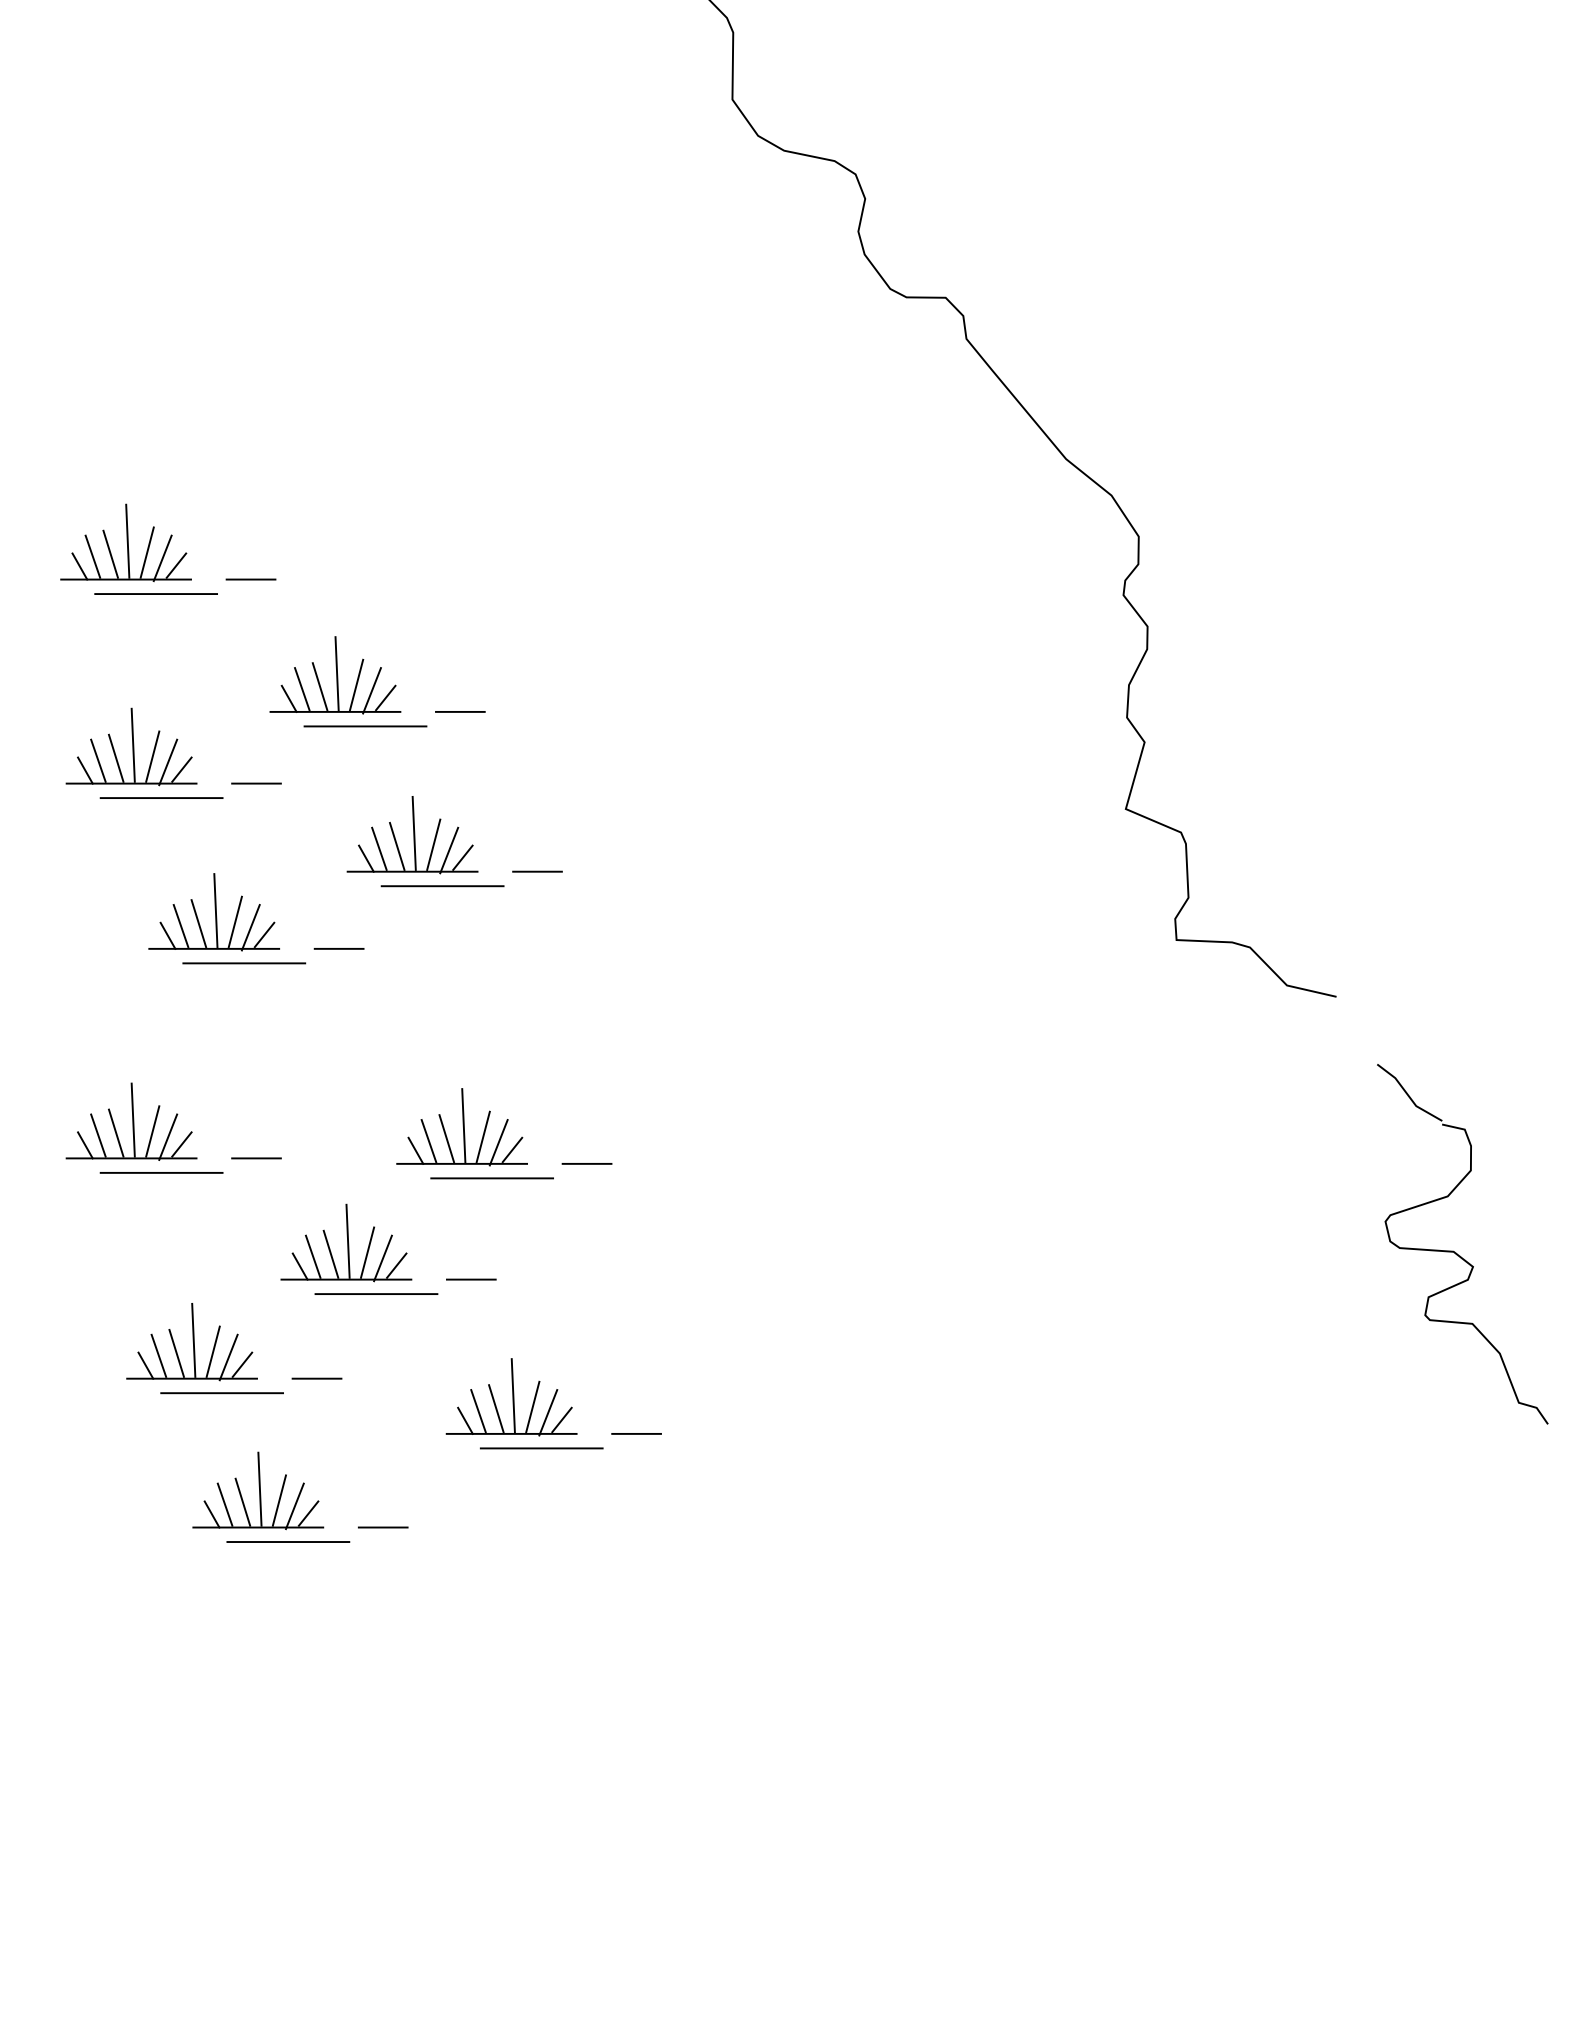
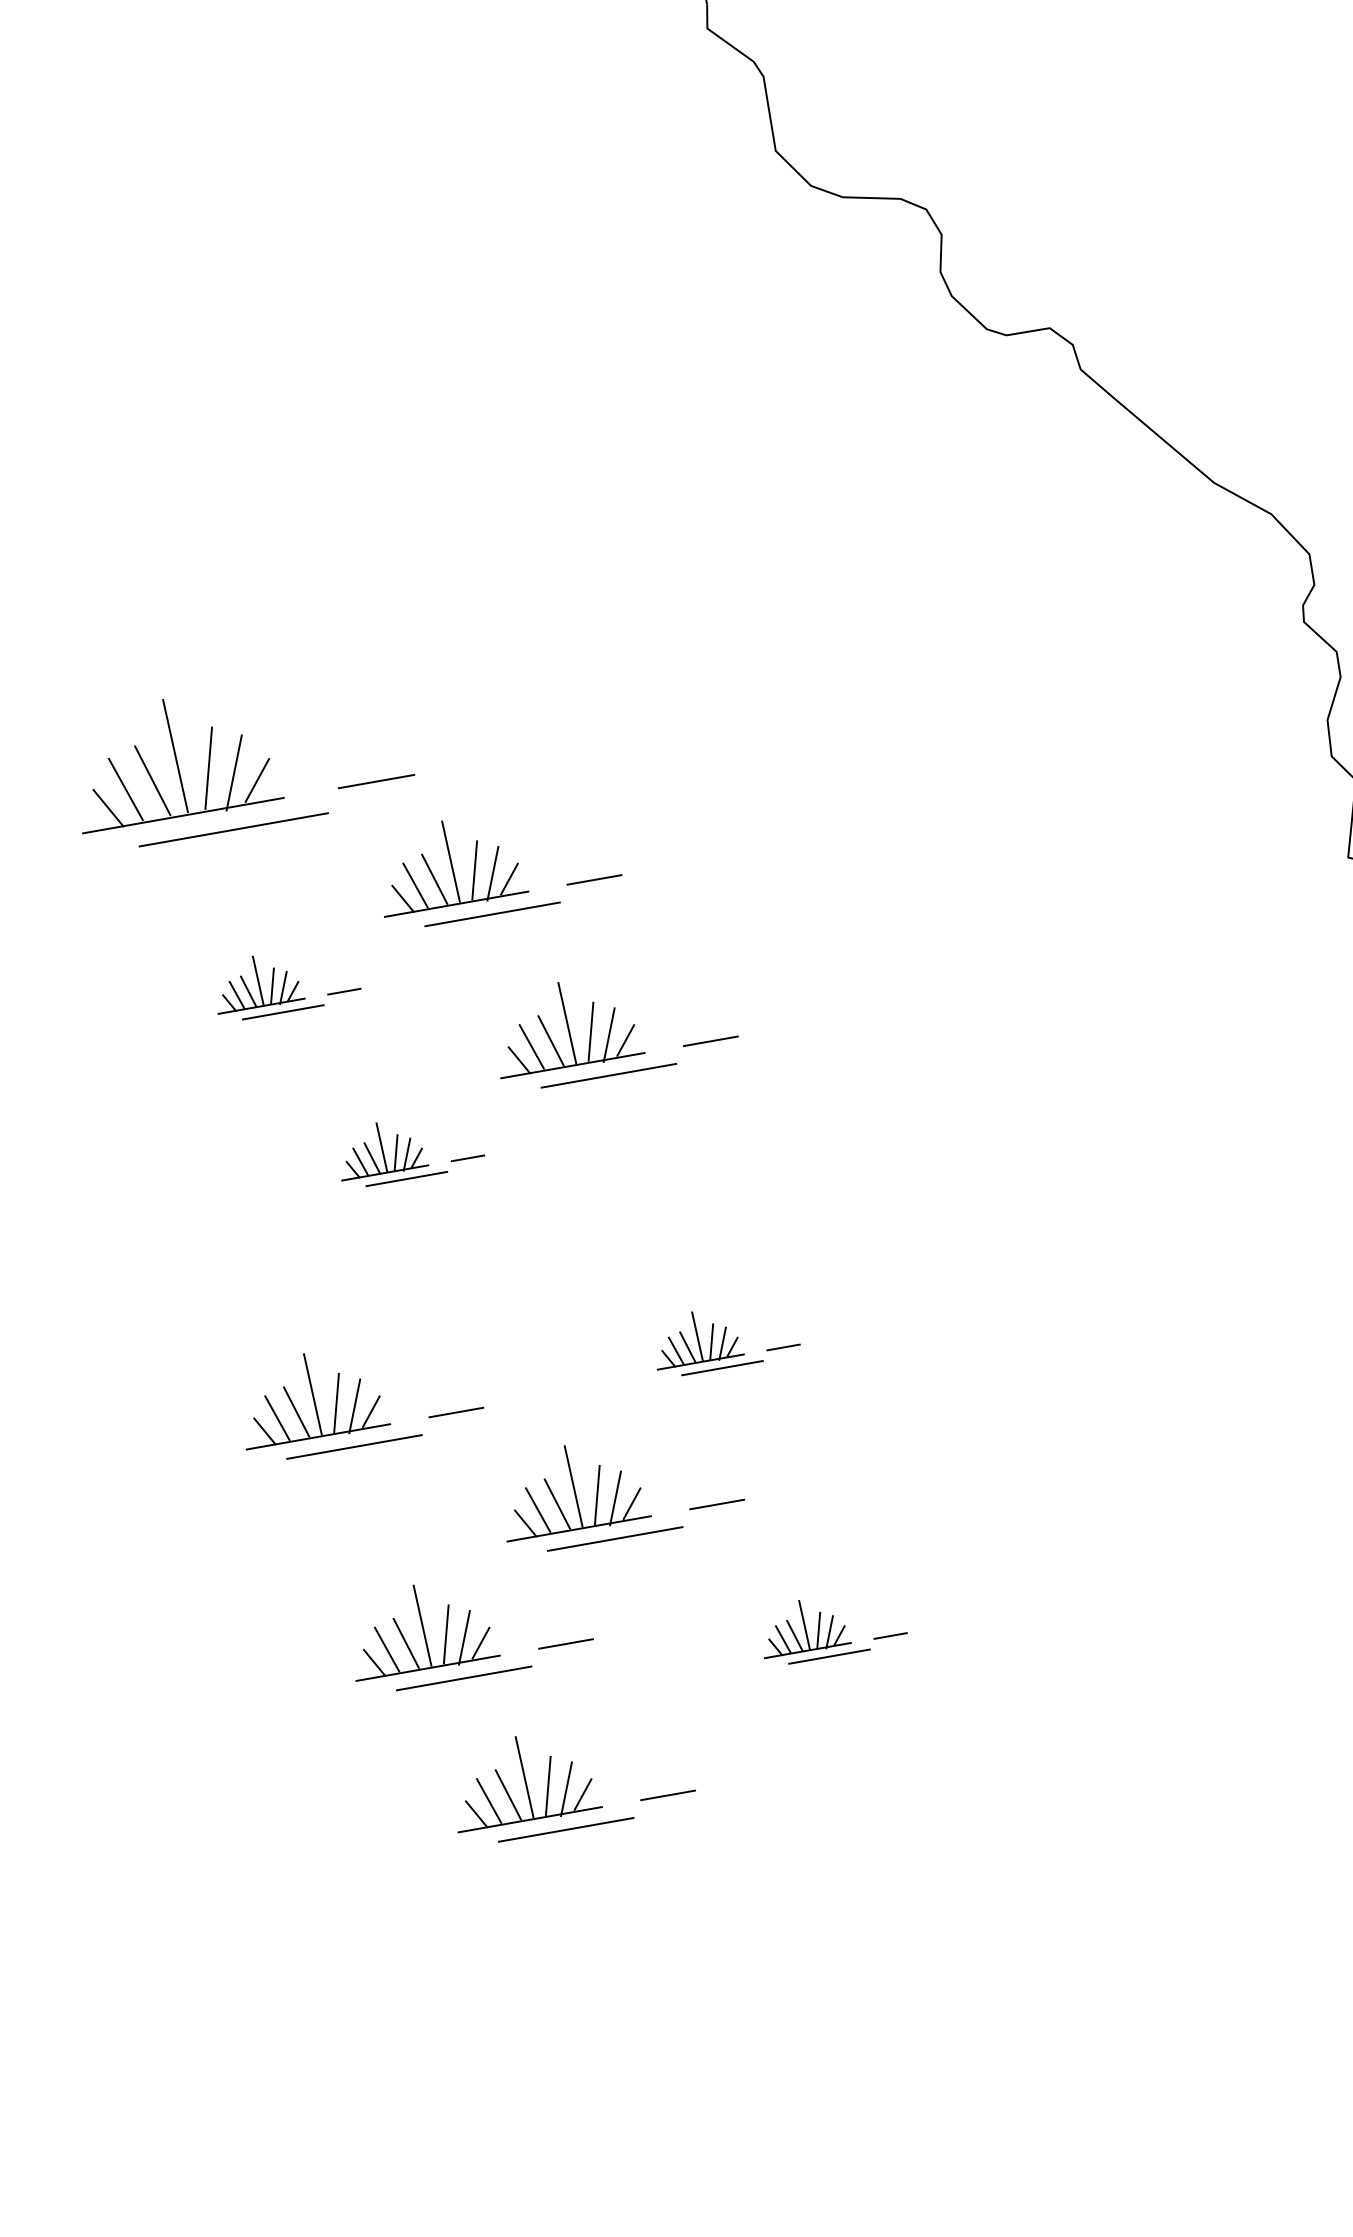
part: (168, 548) -> (240, 756), size x1.4
part: (173, 752) -> (285, 980), size x0.6
part: (256, 918) -> (409, 1147), size x0.6
part: (504, 1133) -> (725, 1336), size x0.6
part: (553, 1403) -> (831, 1625), size x0.6

